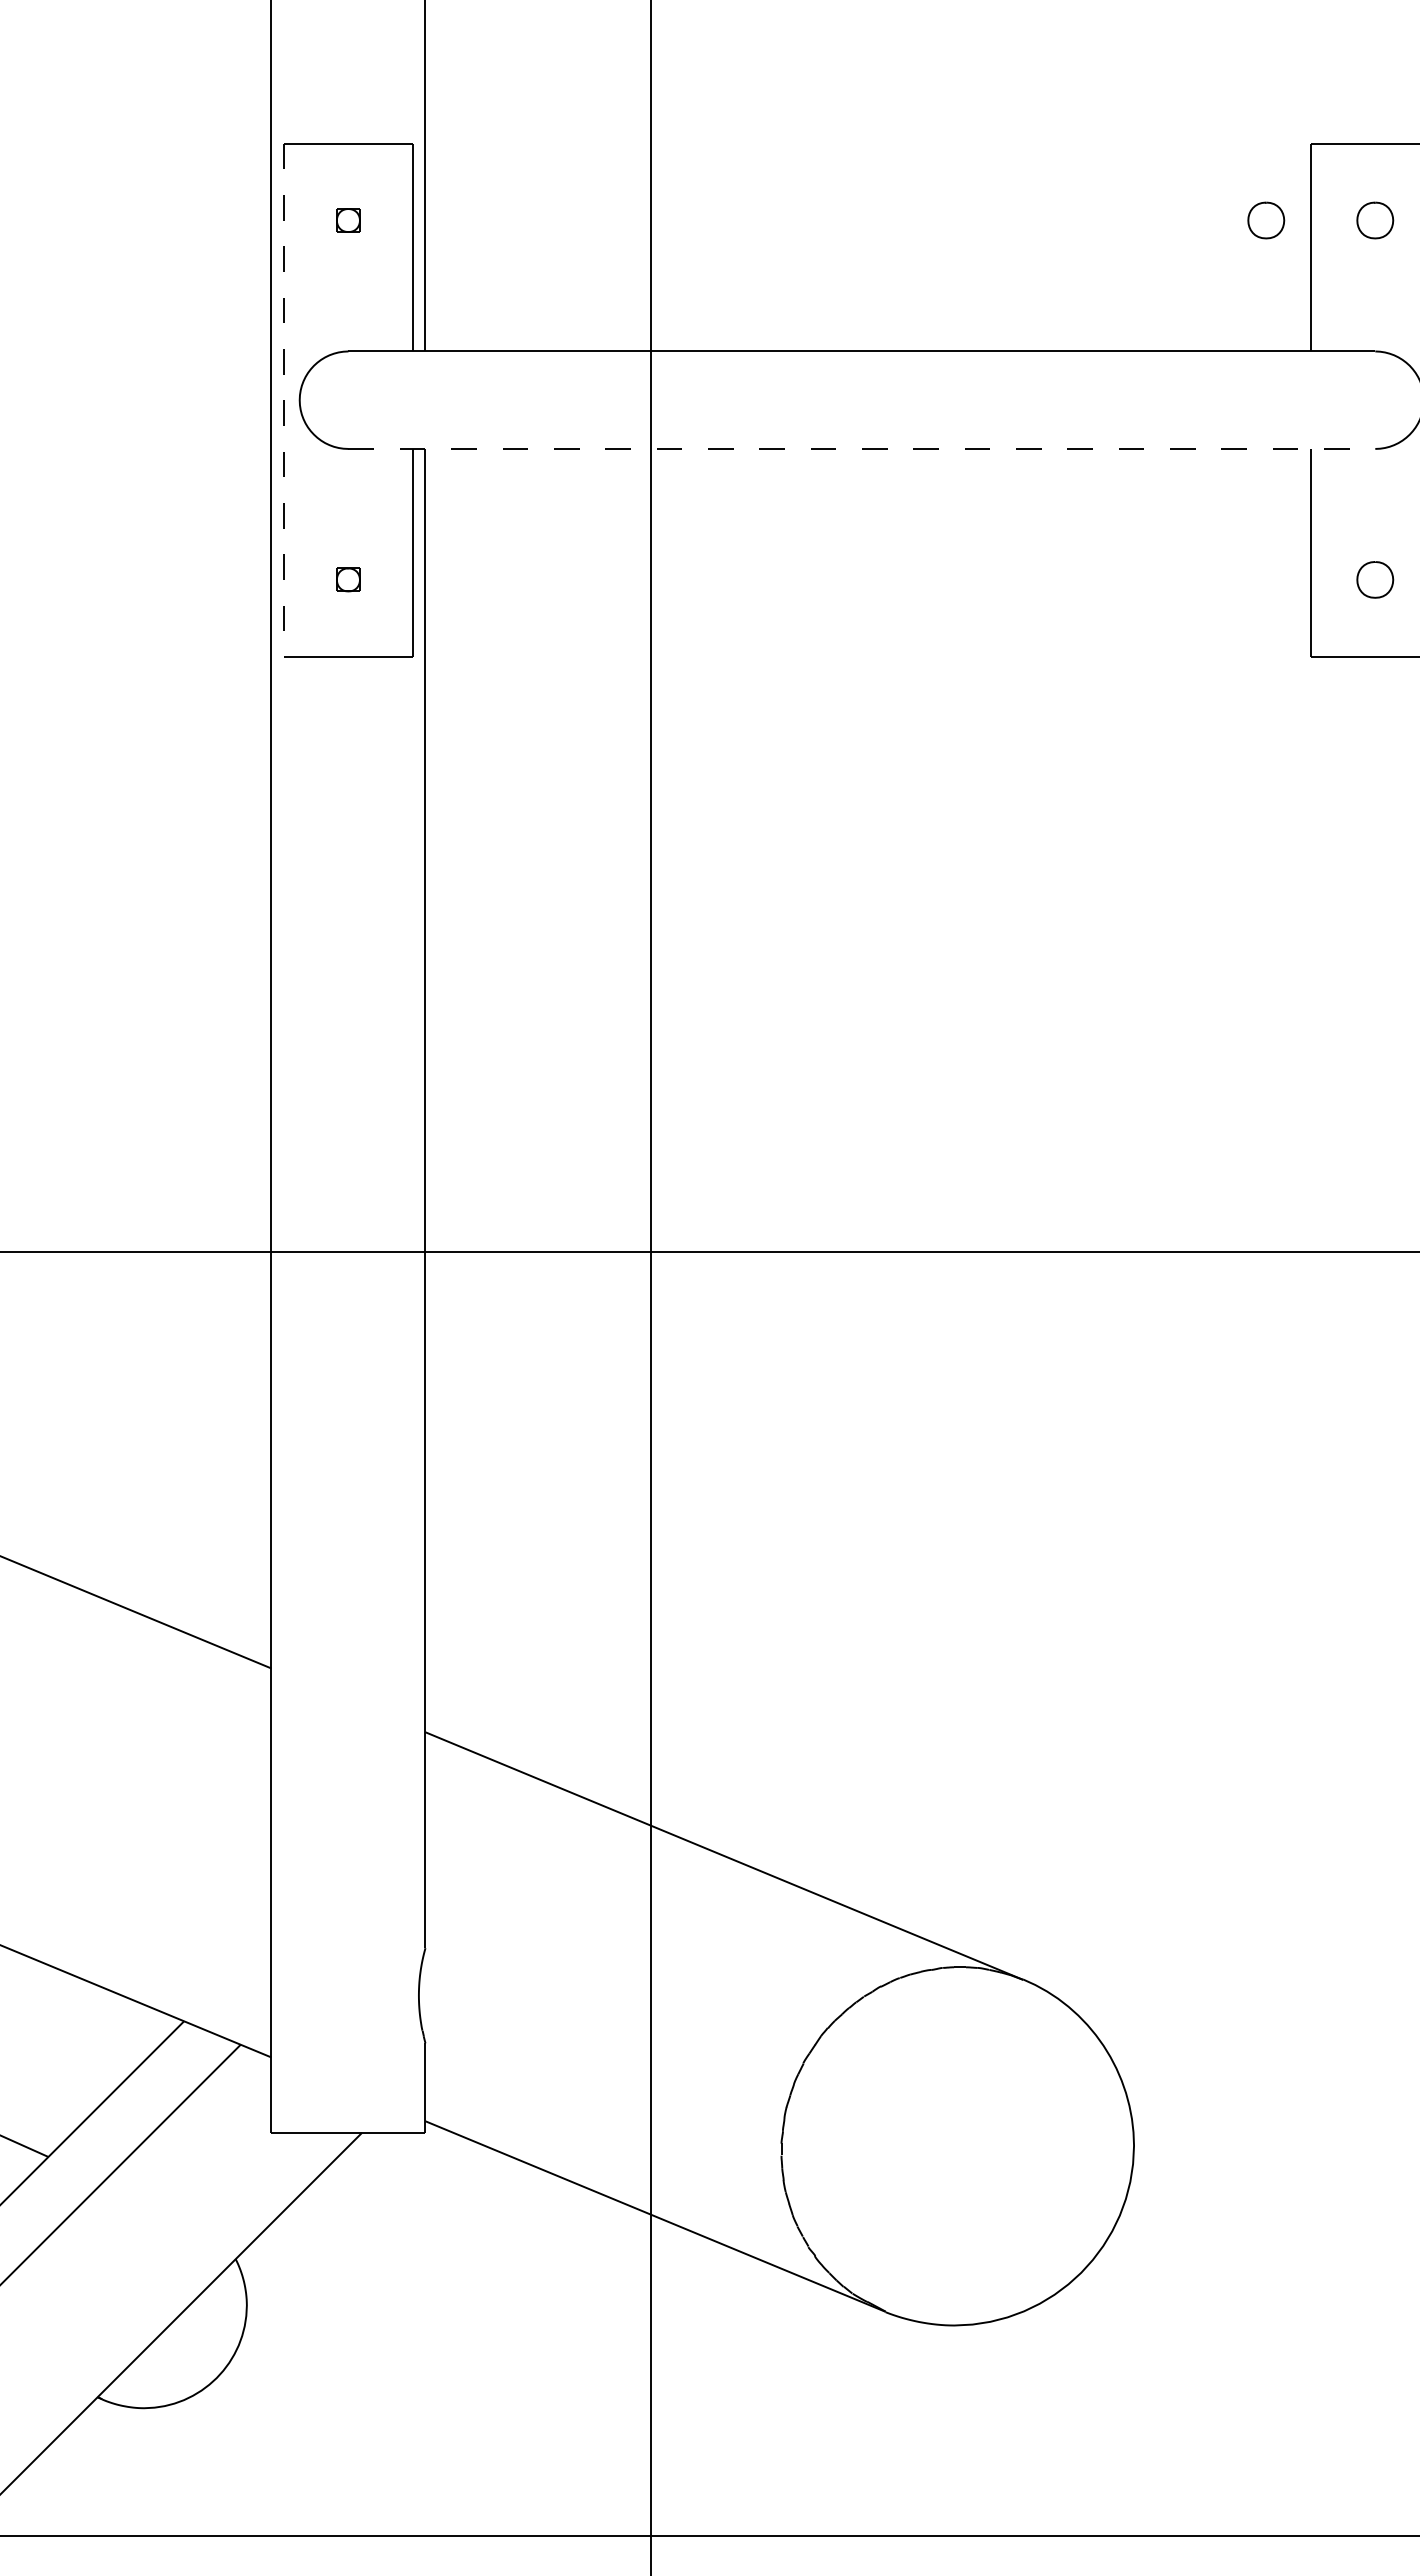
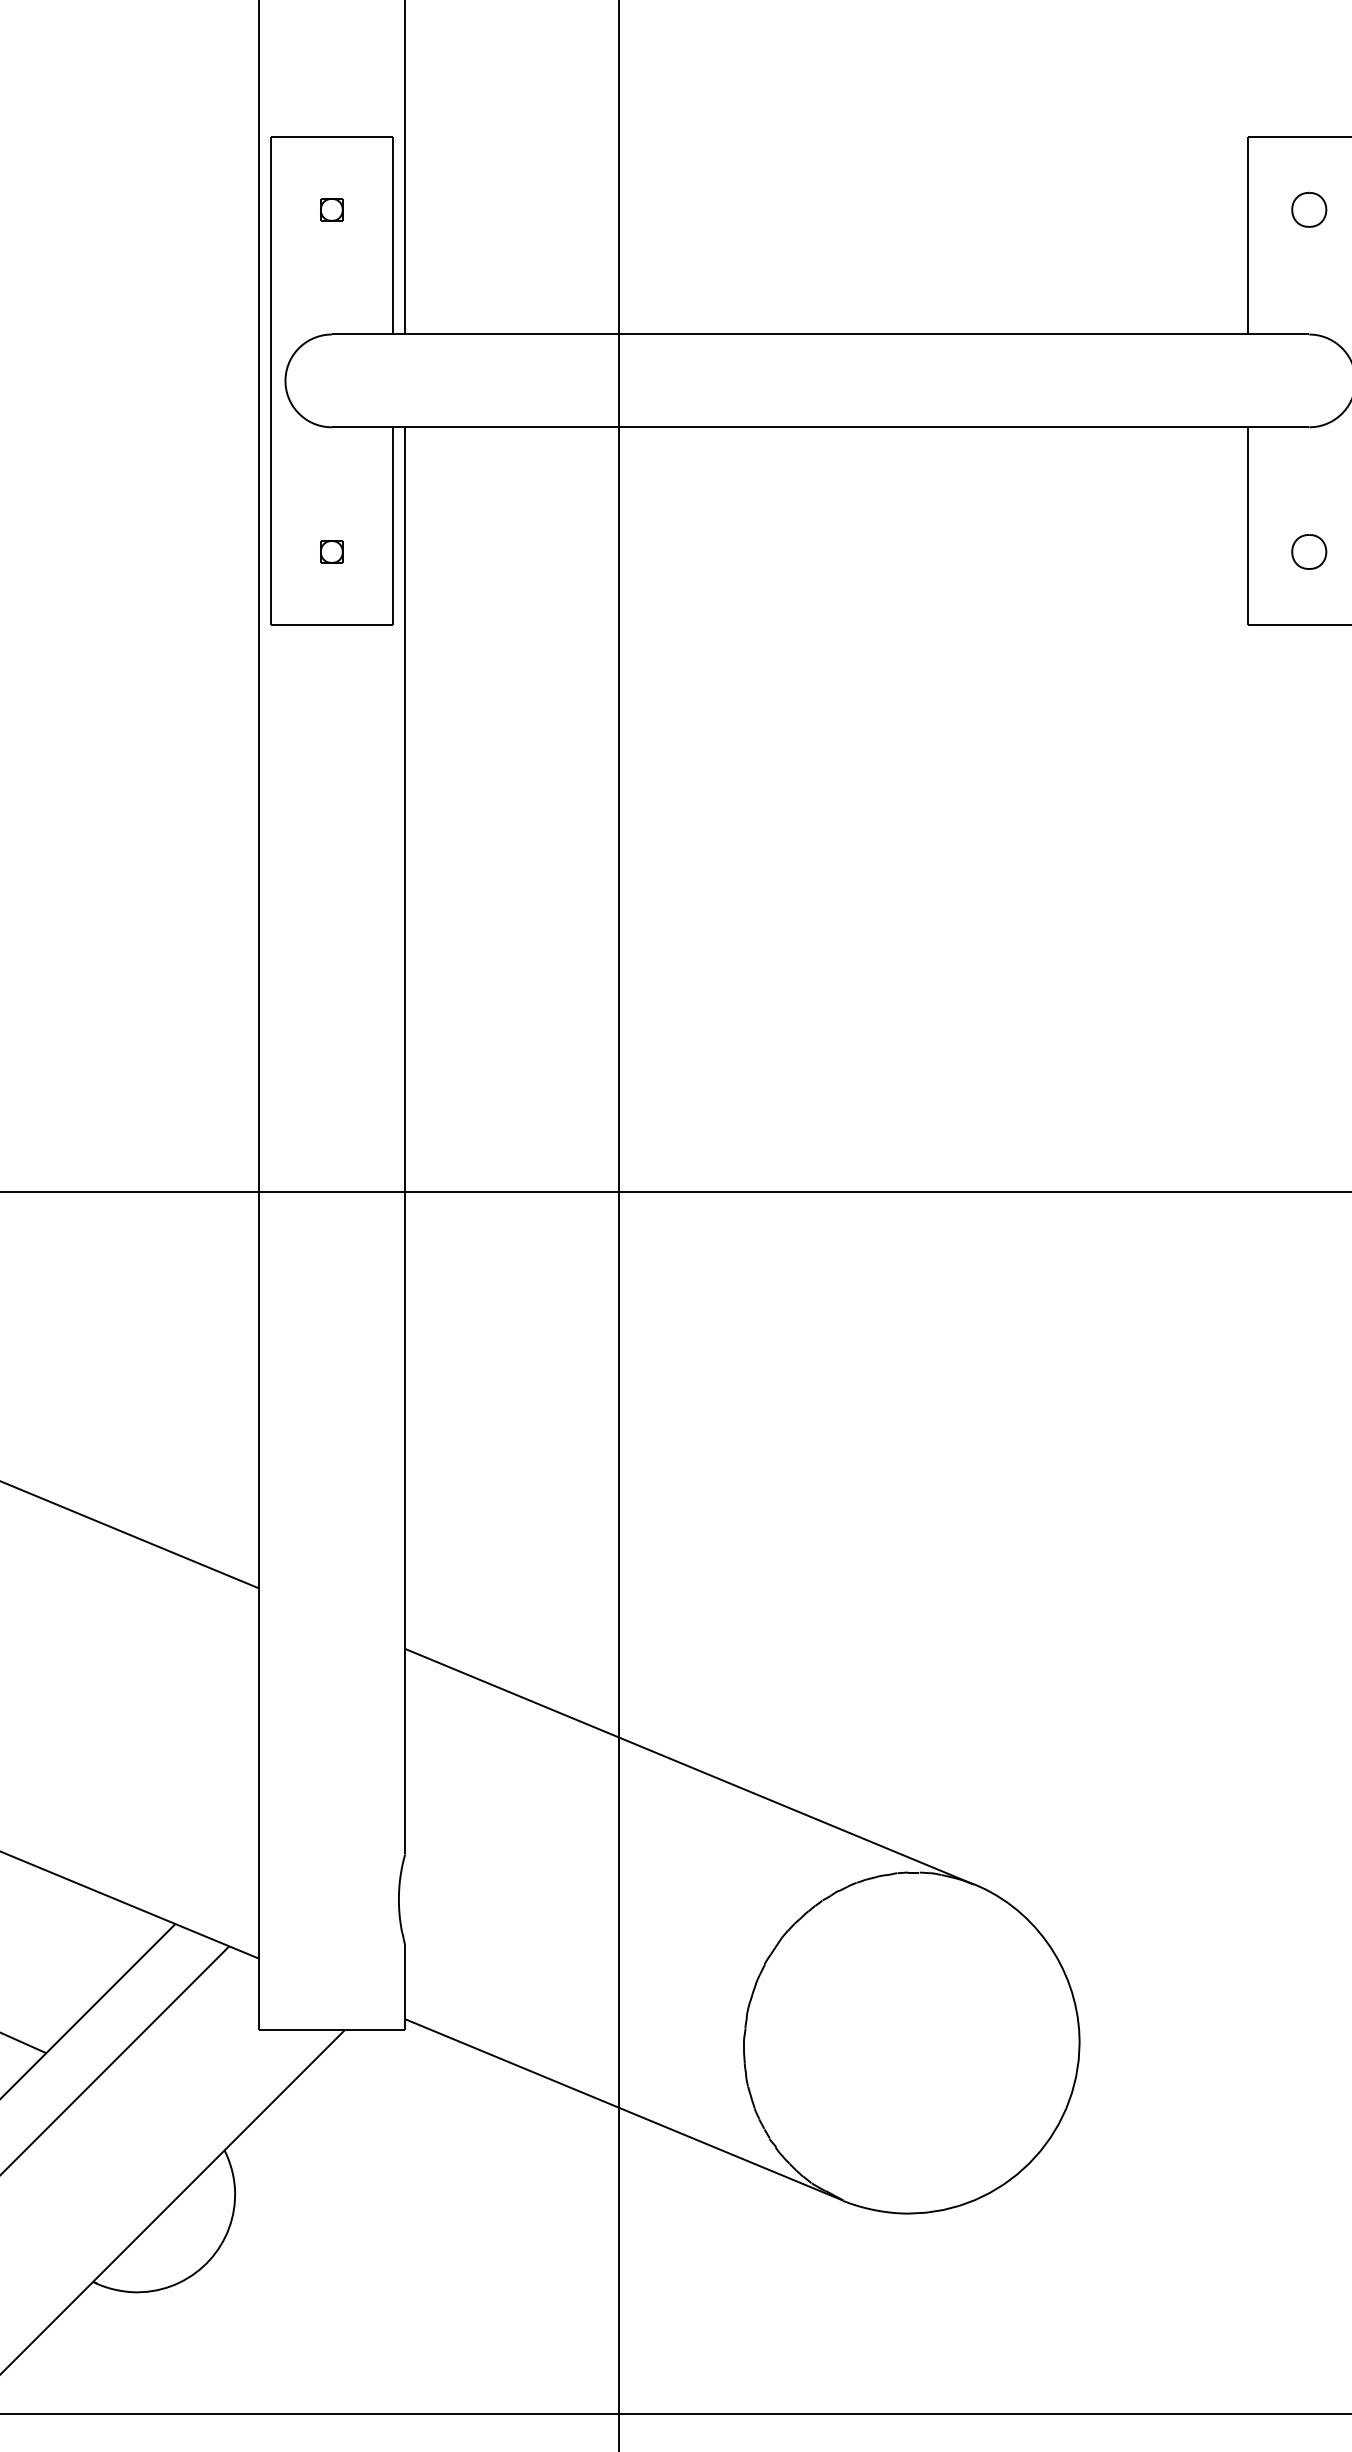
part: (1266, 220) -> (1205, 209), removed
line: (284, 400) -> (270, 381), dashed -> solid
line: (862, 448) -> (821, 426), dashed -> solid

